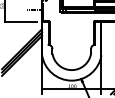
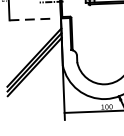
line: (21, 21) -> (32, 18), solid -> dashed

